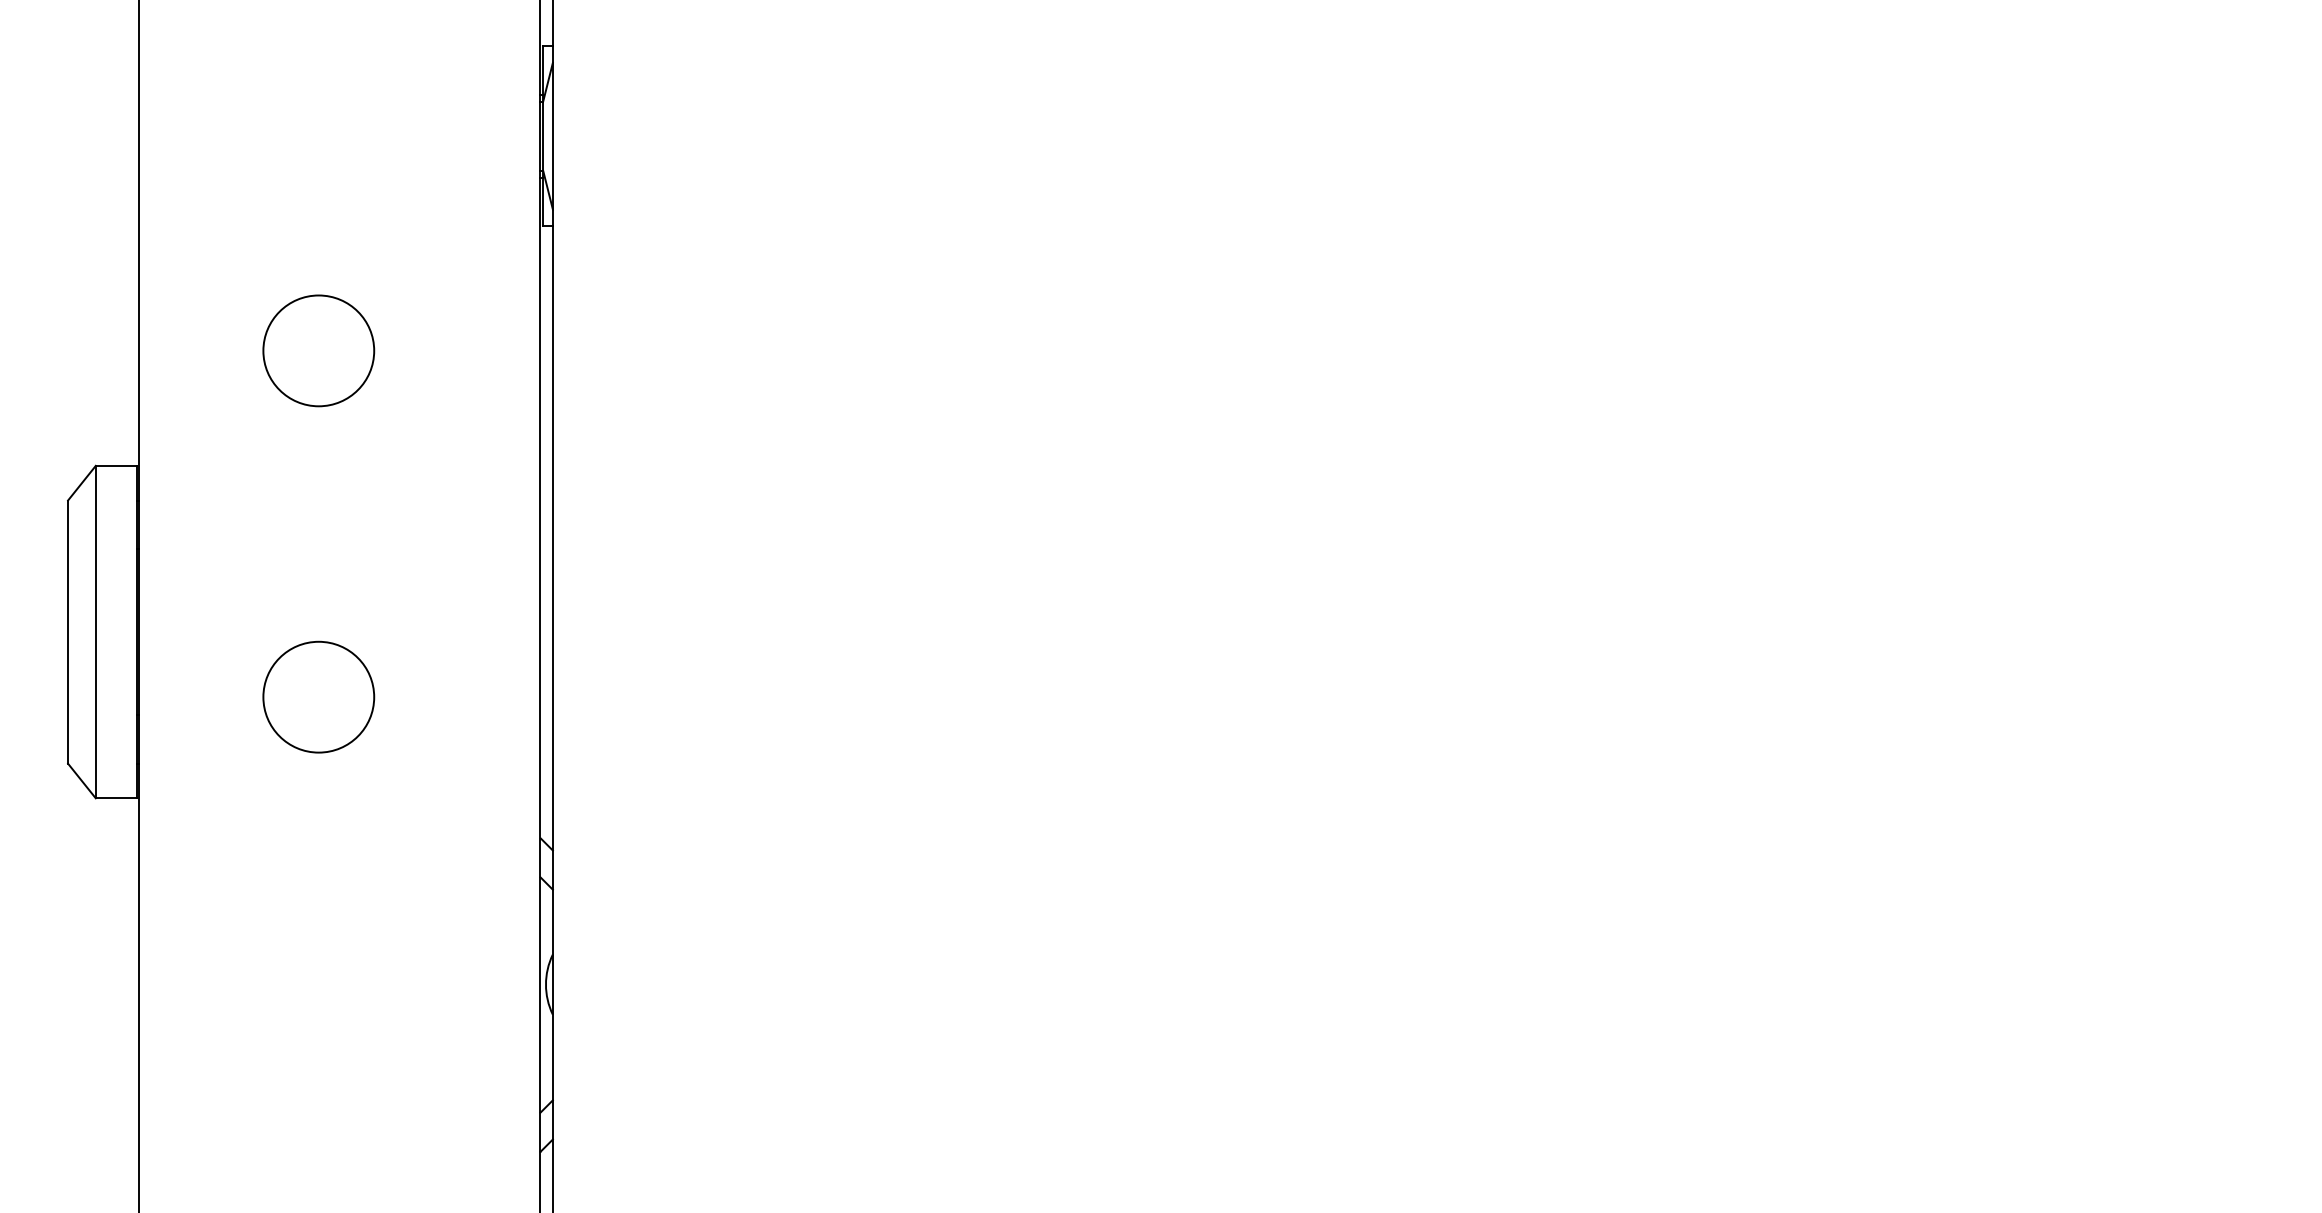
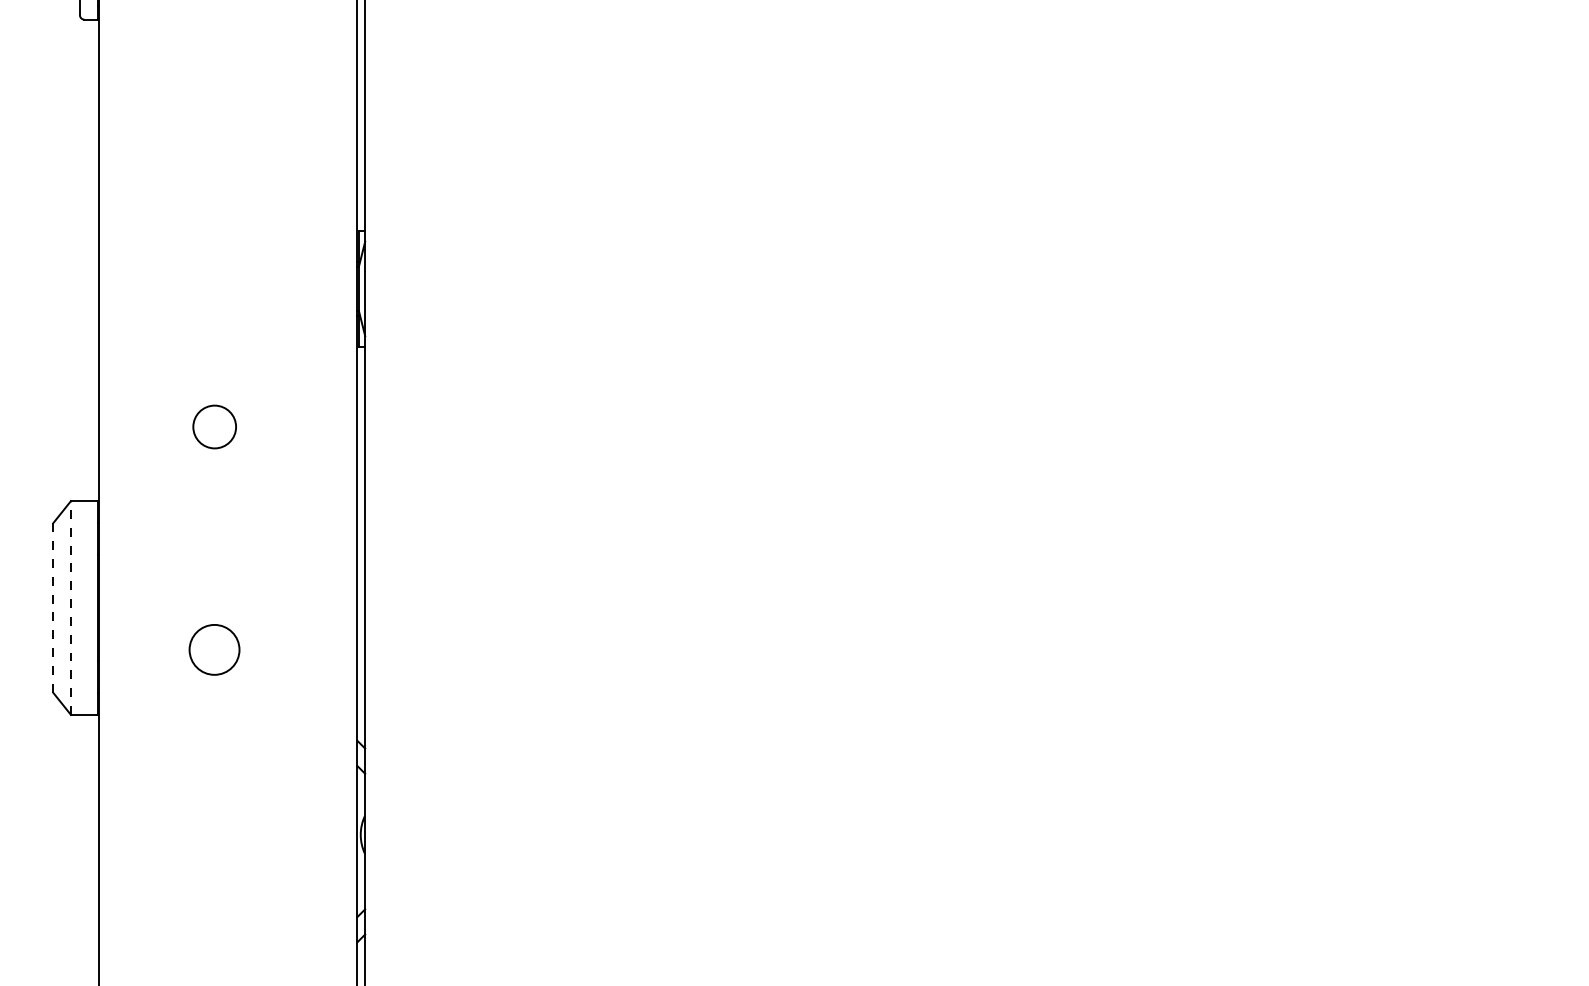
circle: (318, 350) -> (214, 426), size x0.6
line: (68, 632) -> (53, 608), solid -> dashed
line: (96, 632) -> (71, 608), solid -> dashed
circle: (318, 696) -> (214, 649), size x0.7

